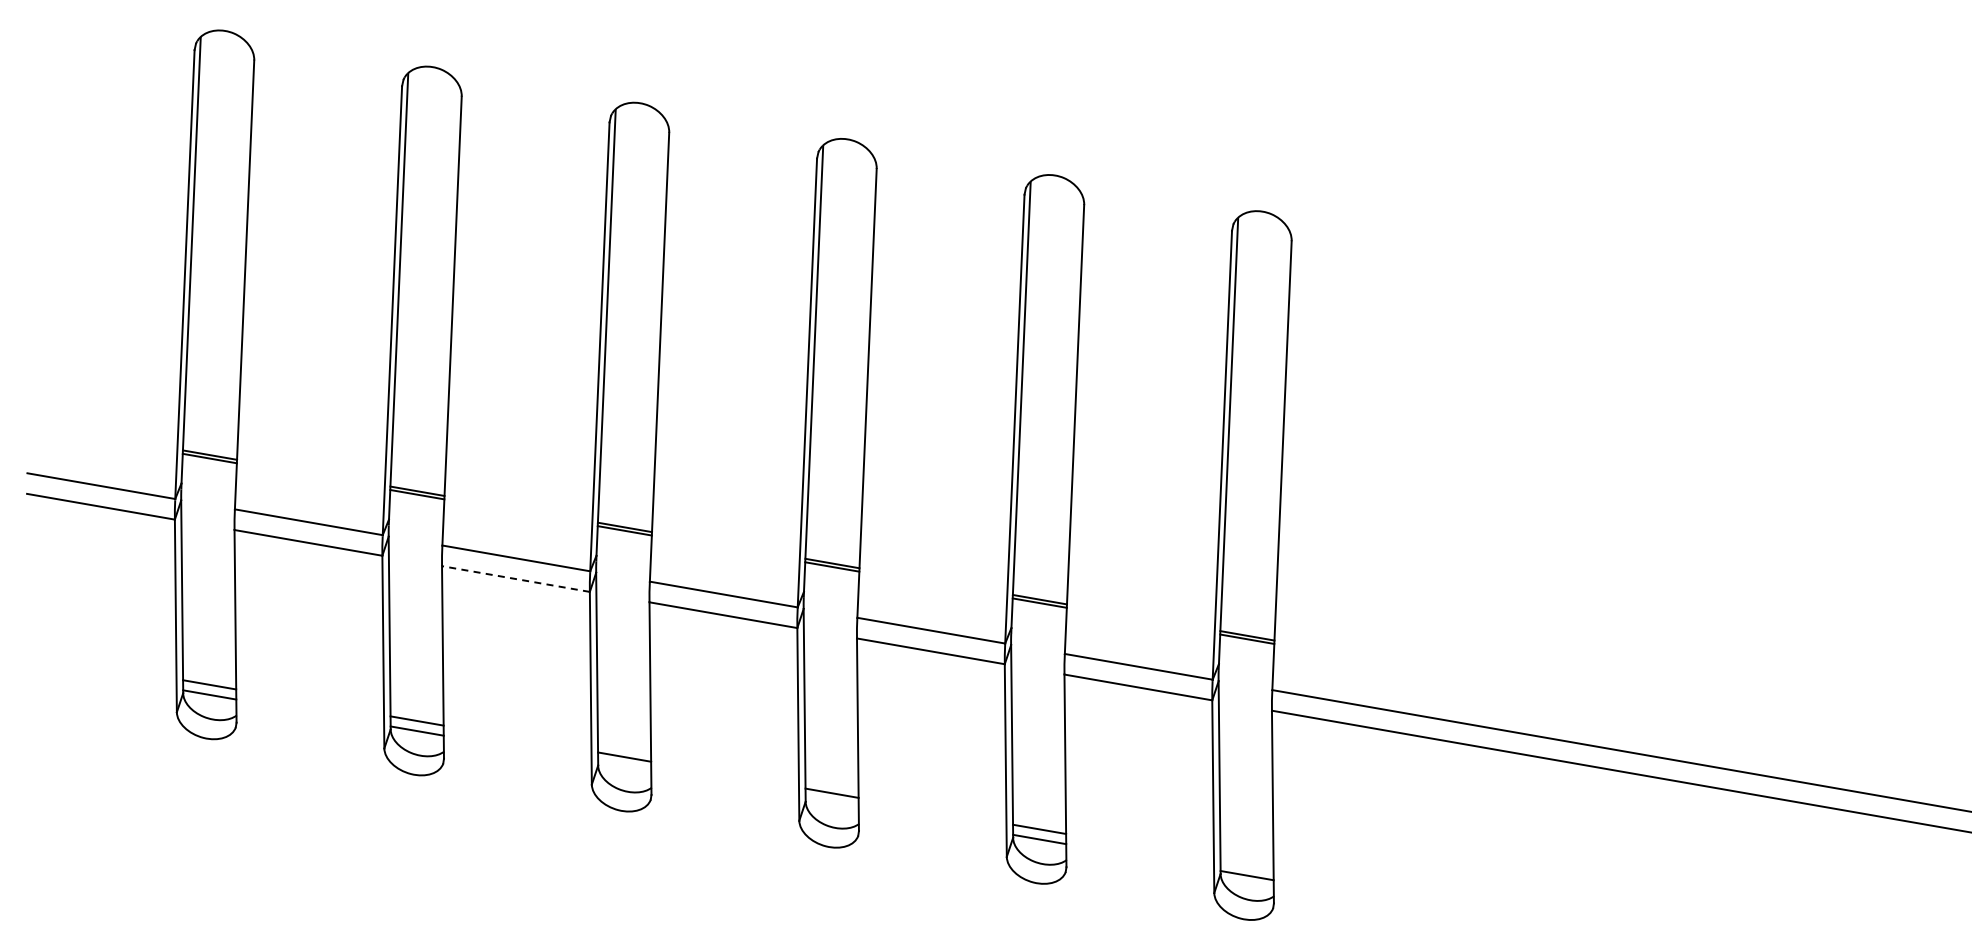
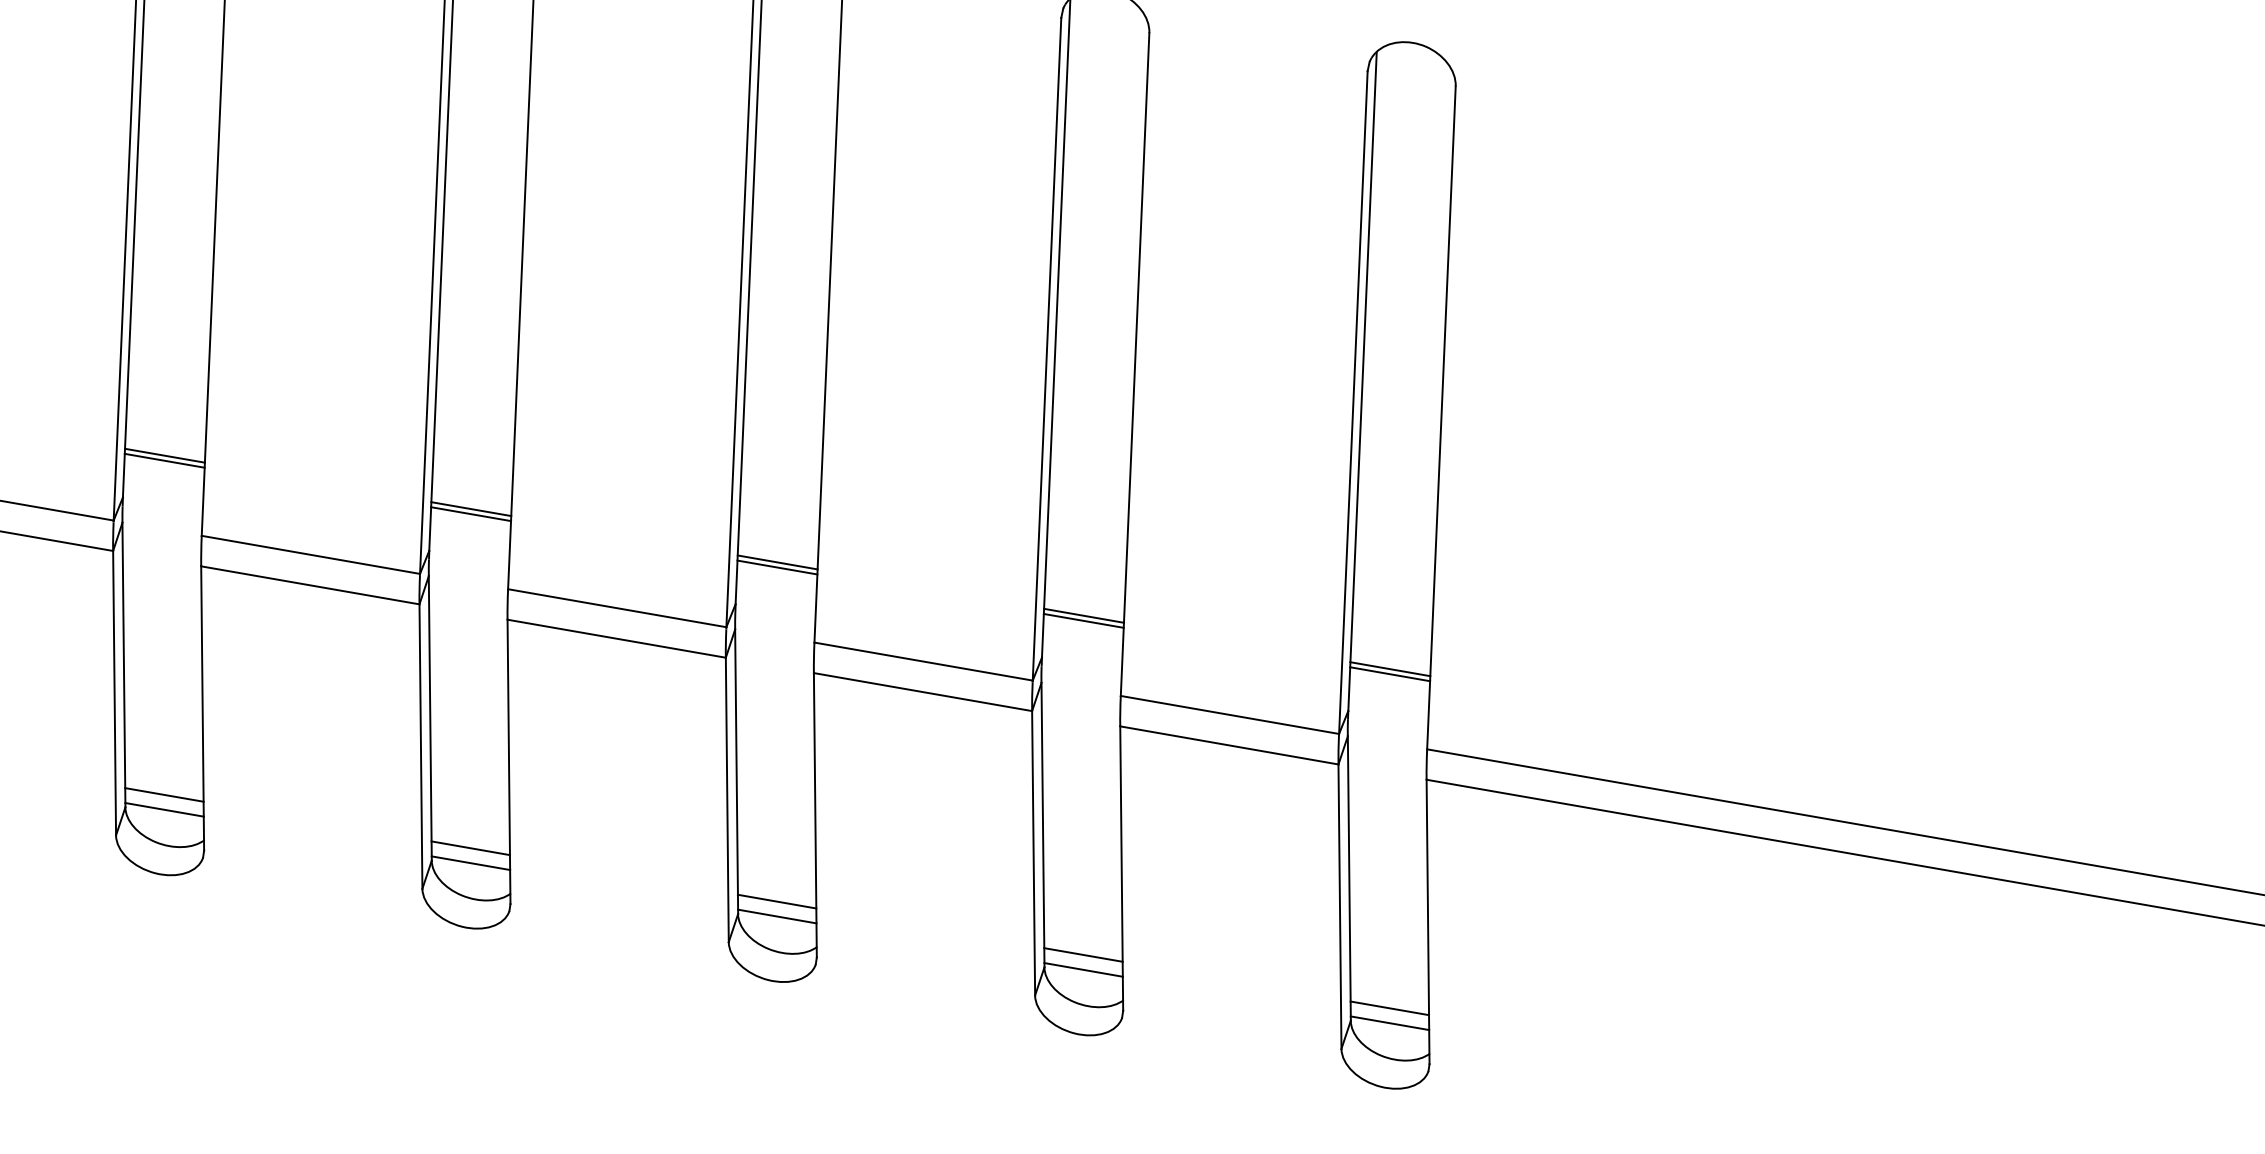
line: (515, 578) -> (309, 584), dashed -> solid
line: (624, 766) -> (470, 862), added
line: (831, 802) -> (776, 915), added
line: (1246, 865) -> (1389, 1008), added

